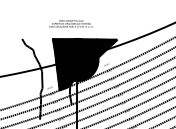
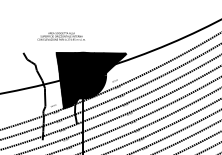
text: (70, 23) -> (60, 36), moved

